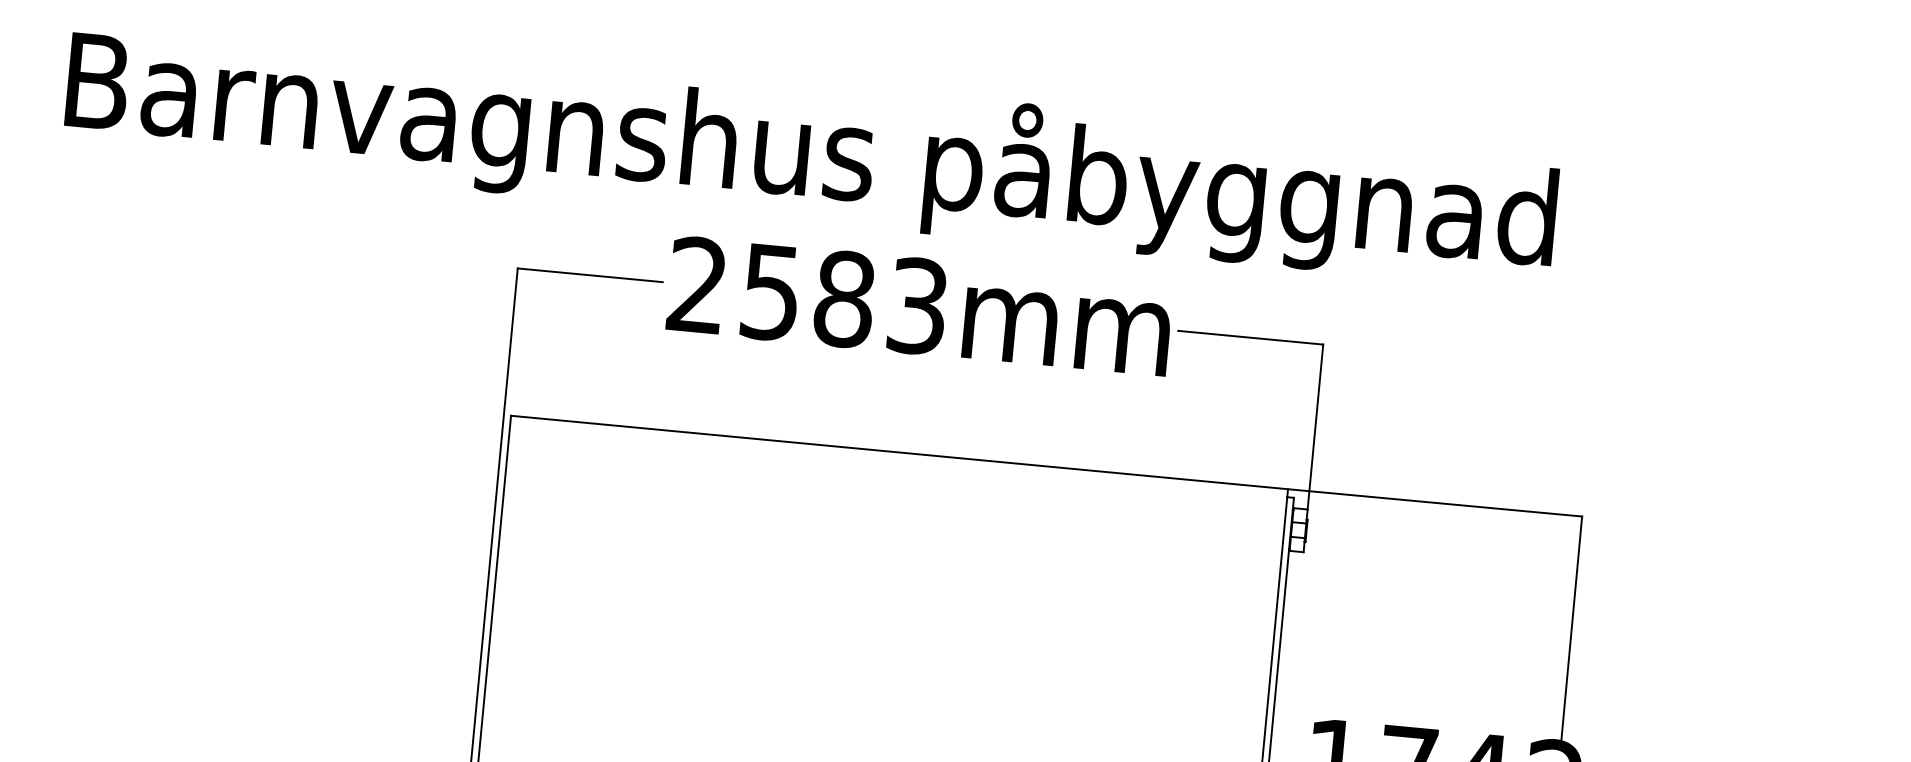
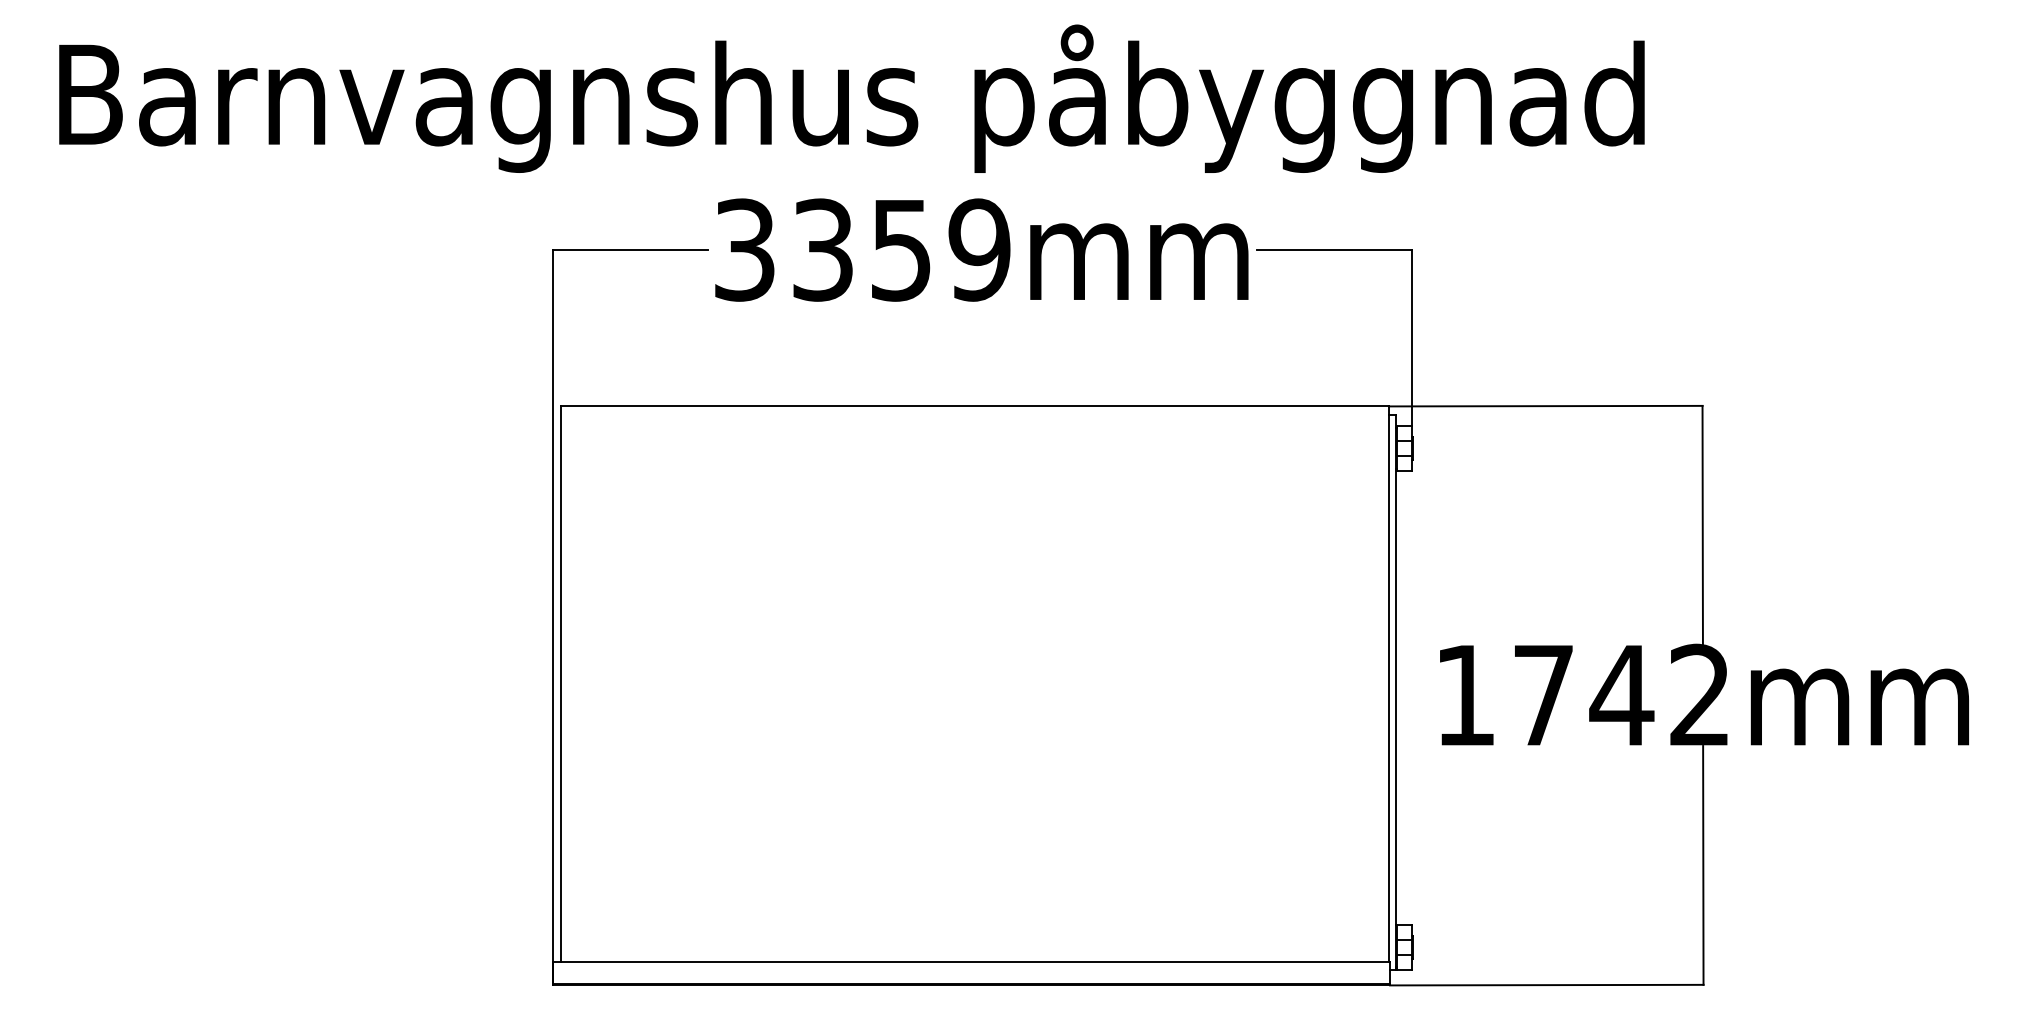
text: (808, 295) -> (862, 249), 2583mm -> 3359mm

